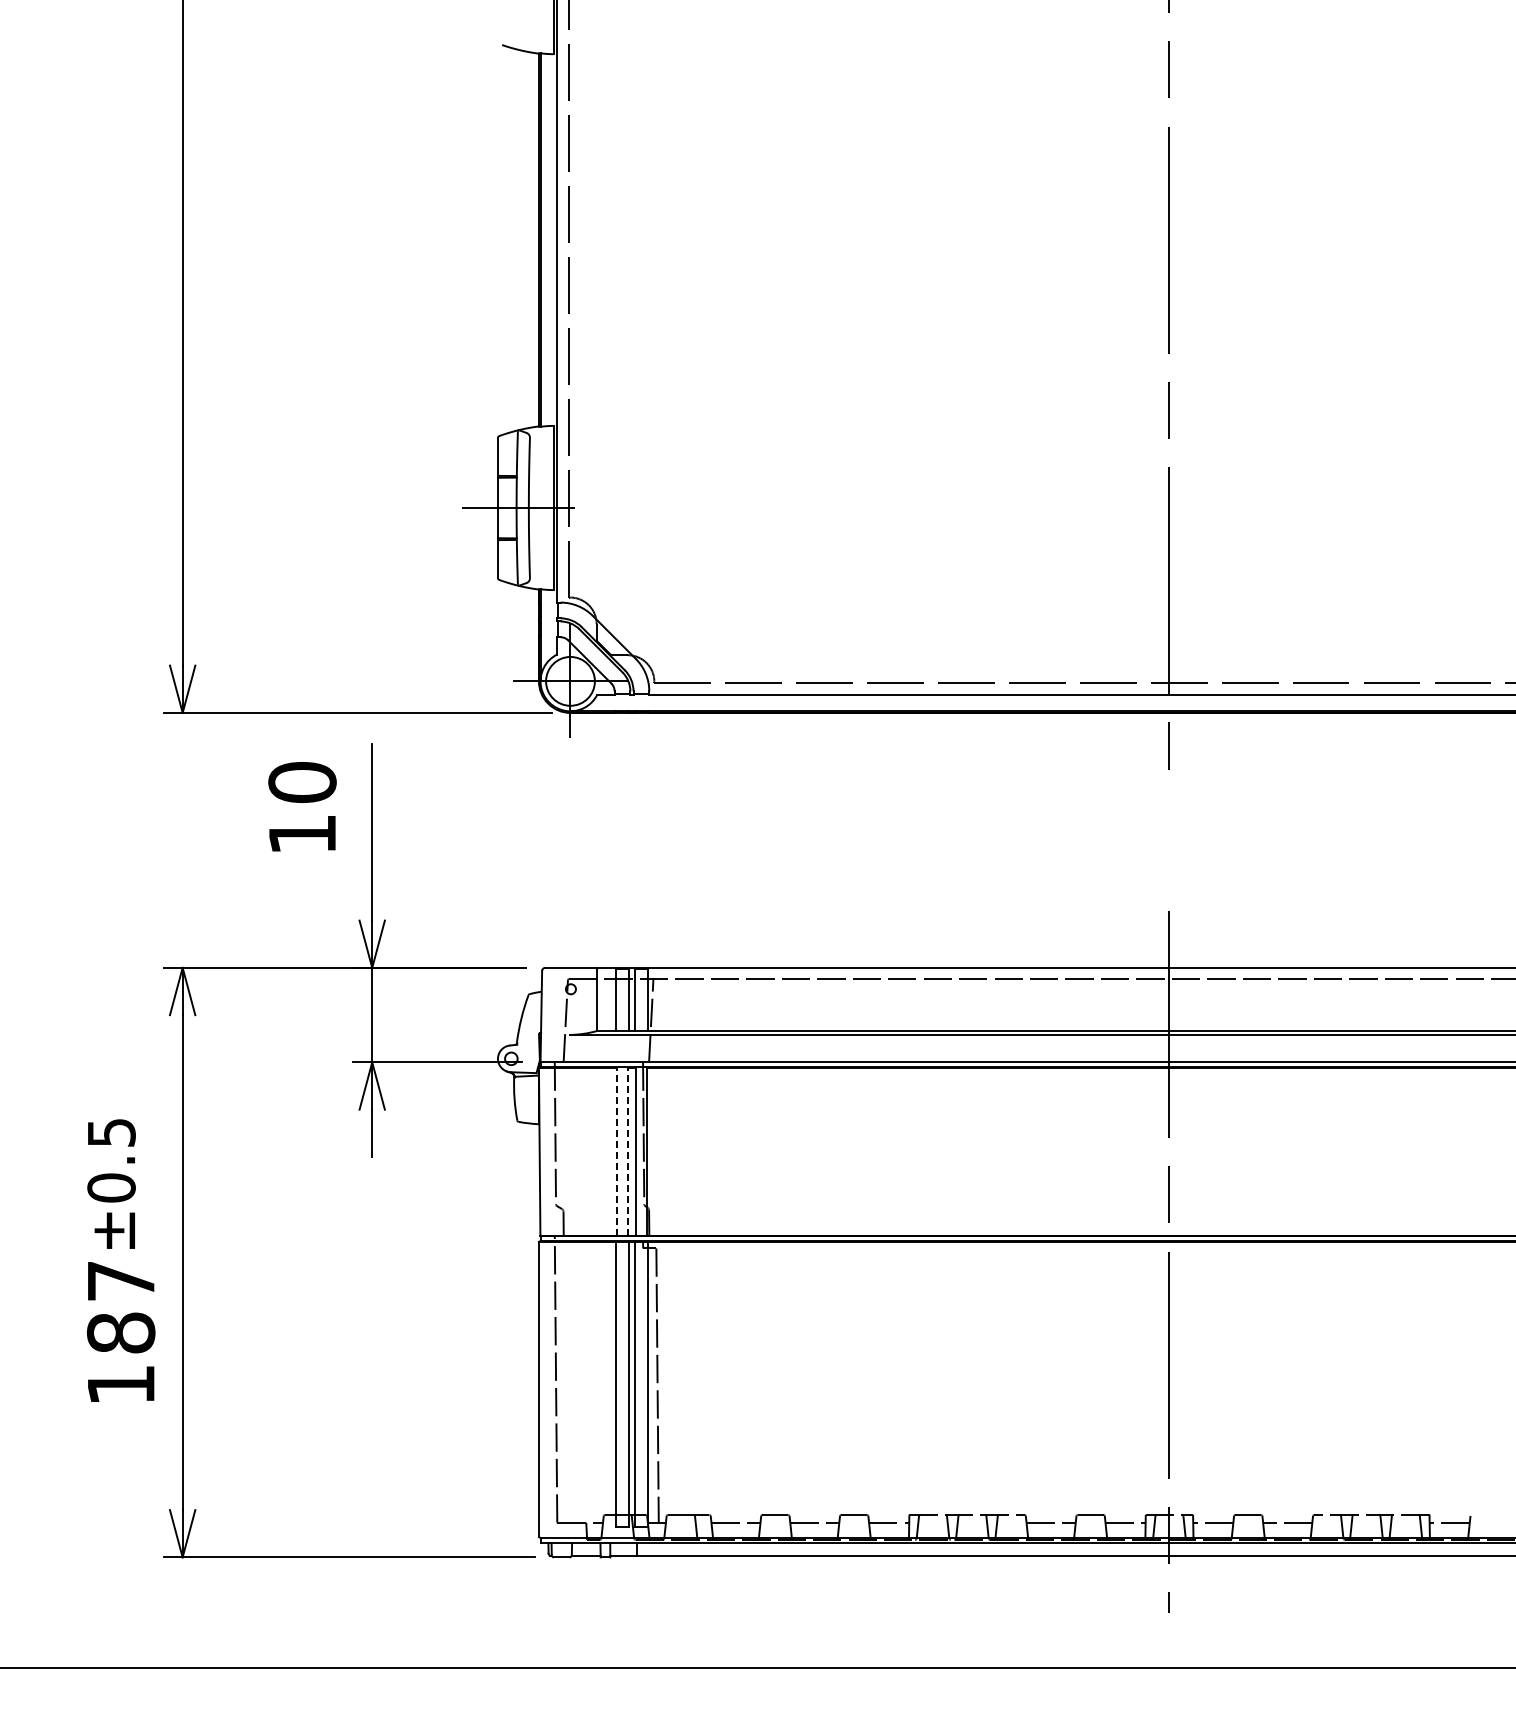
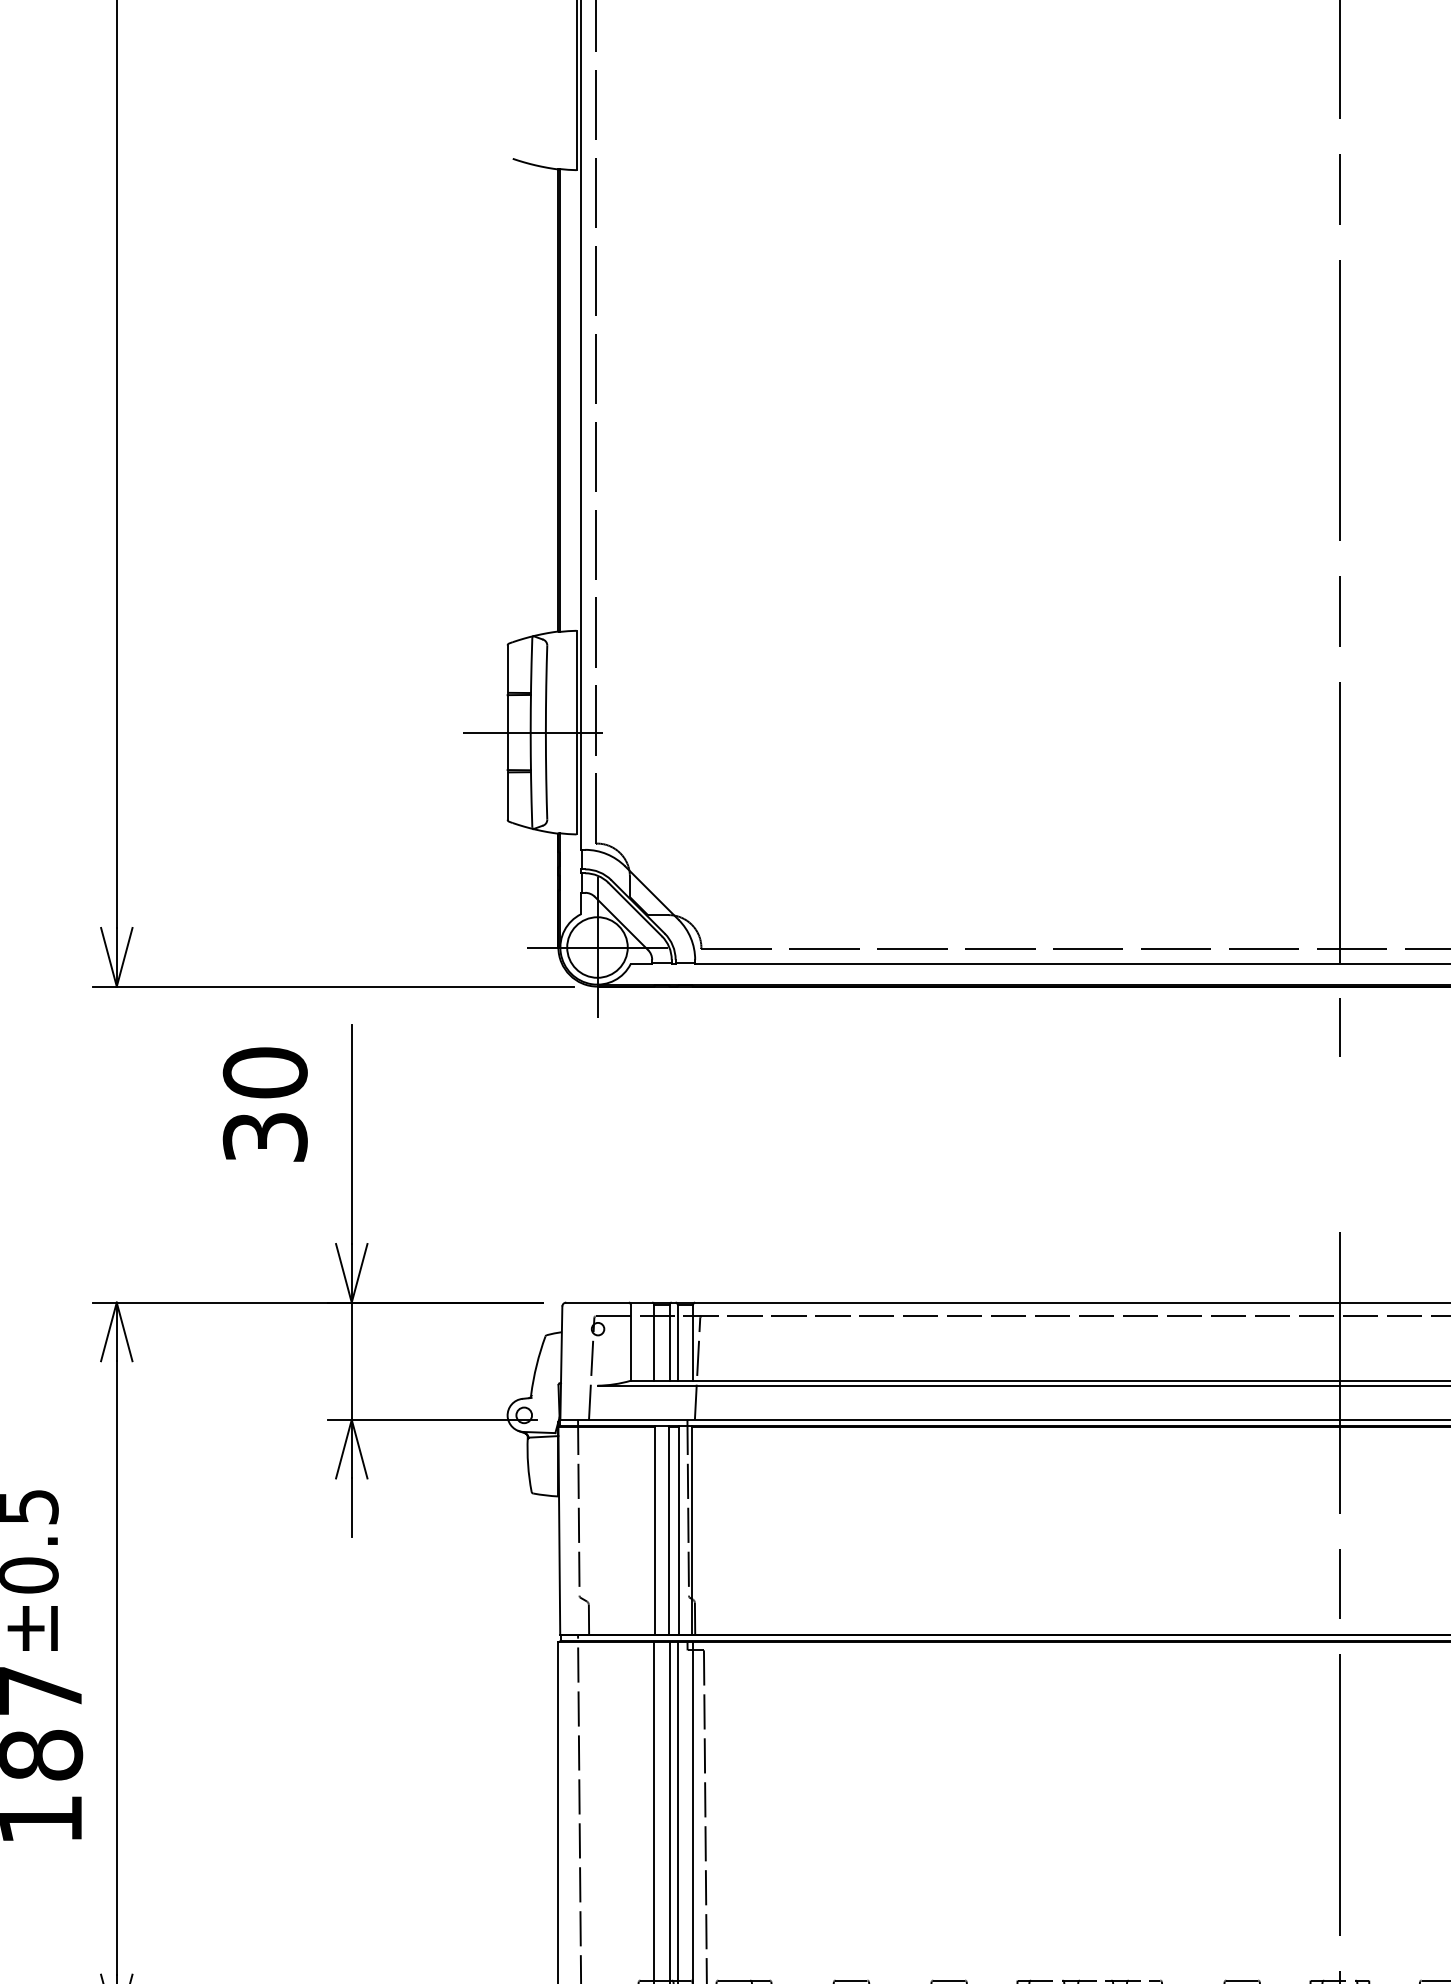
text: (302, 834) -> (265, 1137), 10 -> 30
line: (616, 1151) -> (654, 1530), dashed -> solid
line: (628, 1151) -> (669, 1530), dashed -> solid

